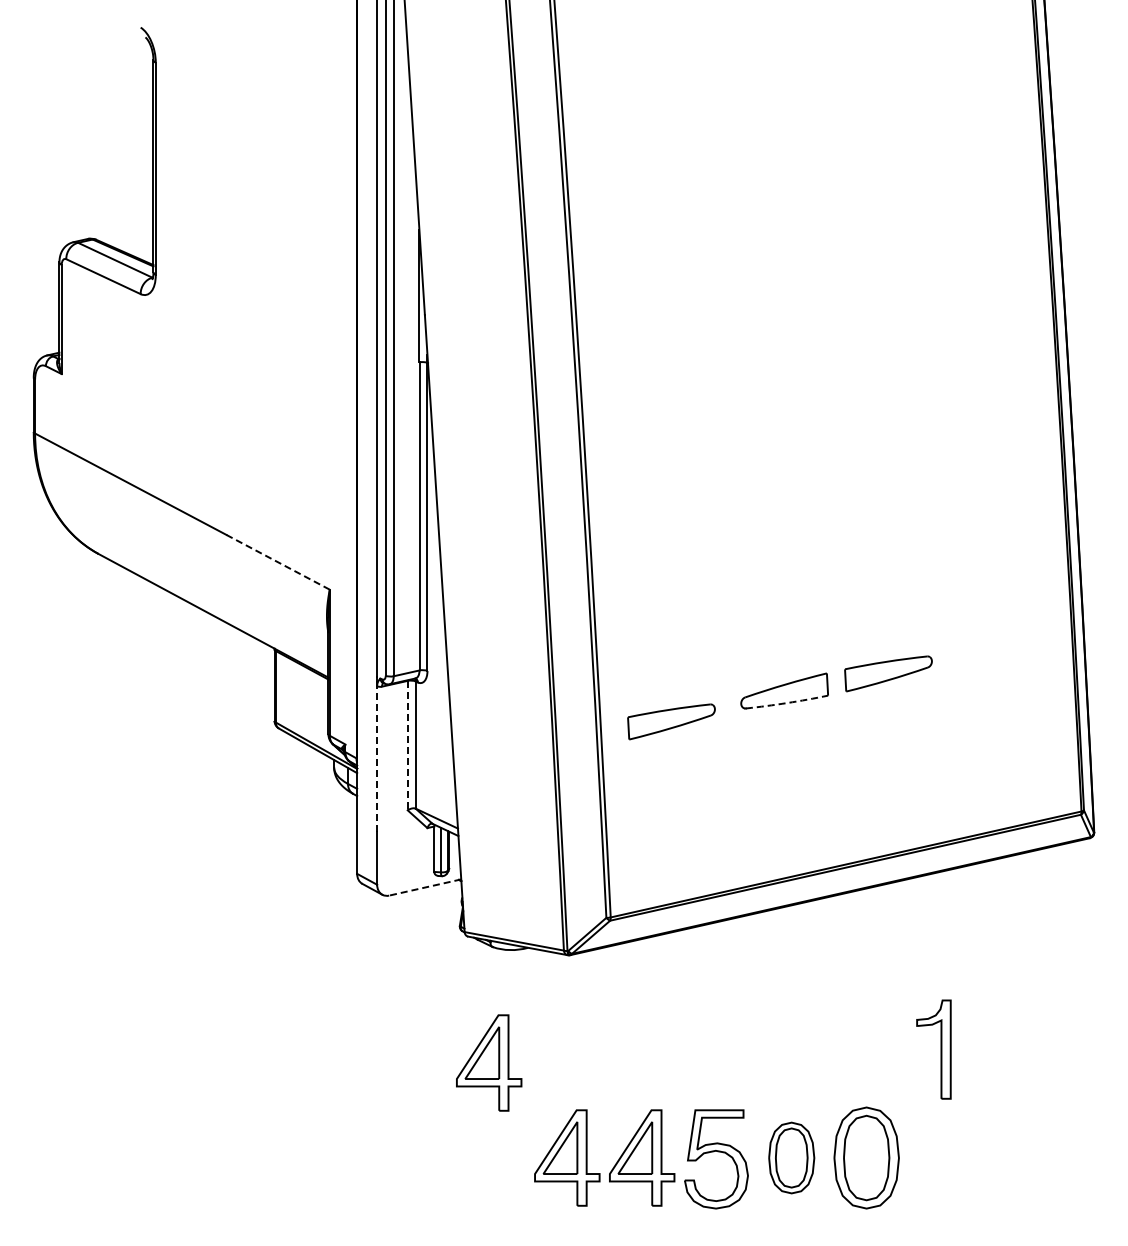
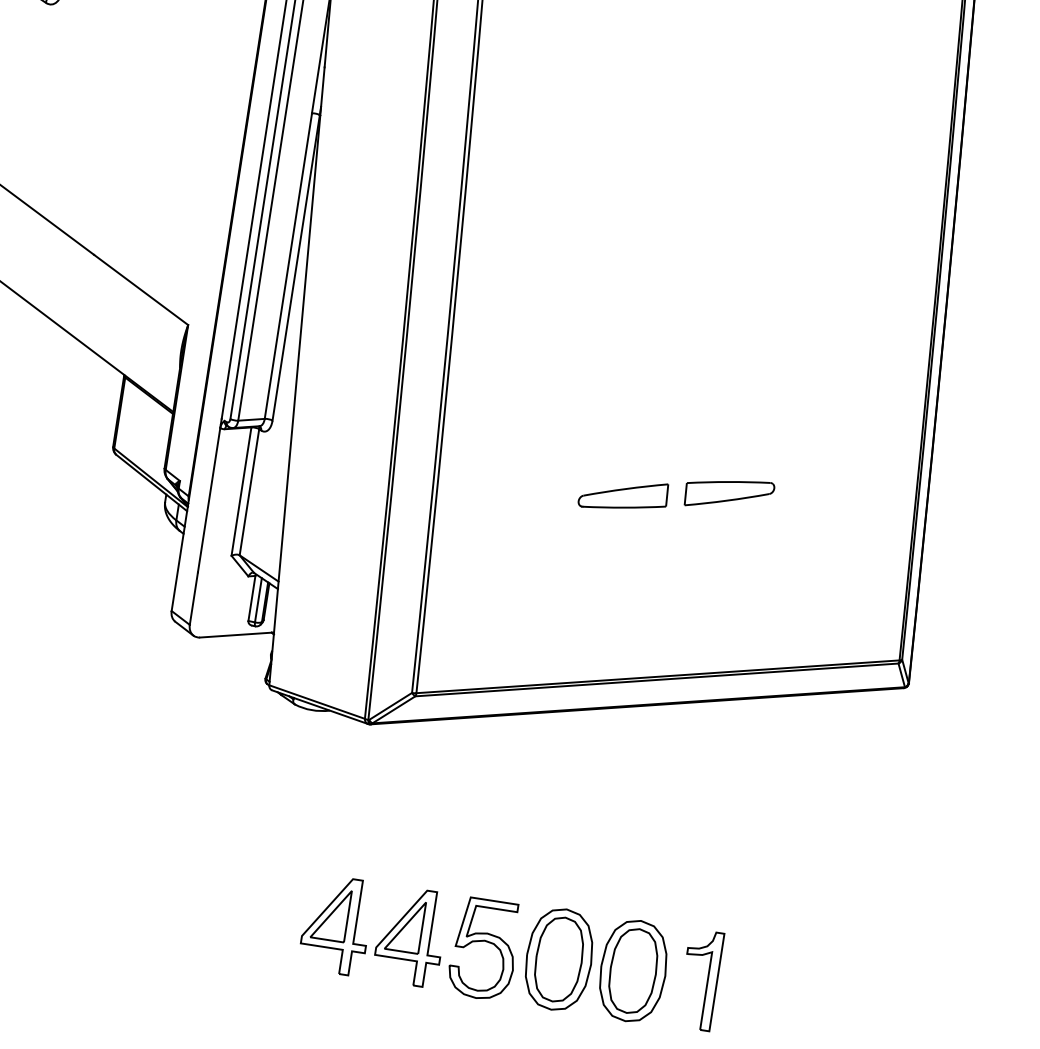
line: (278, 562) -> (141, 290), dashed -> solid
arc: (787, 703) -> (624, 508), dashed -> solid
part: (671, 721) -> (506, 508), removed
line: (407, 745) -> (241, 491), dashed -> solid
line: (377, 759) -> (209, 500), dashed -> solid
line: (425, 887) -> (237, 635), dashed -> solid
part: (940, 1049) -> (706, 980), moved
part: (489, 1062) -> (273, 818), removed
part: (791, 1157) -> (558, 958), size x1.43

